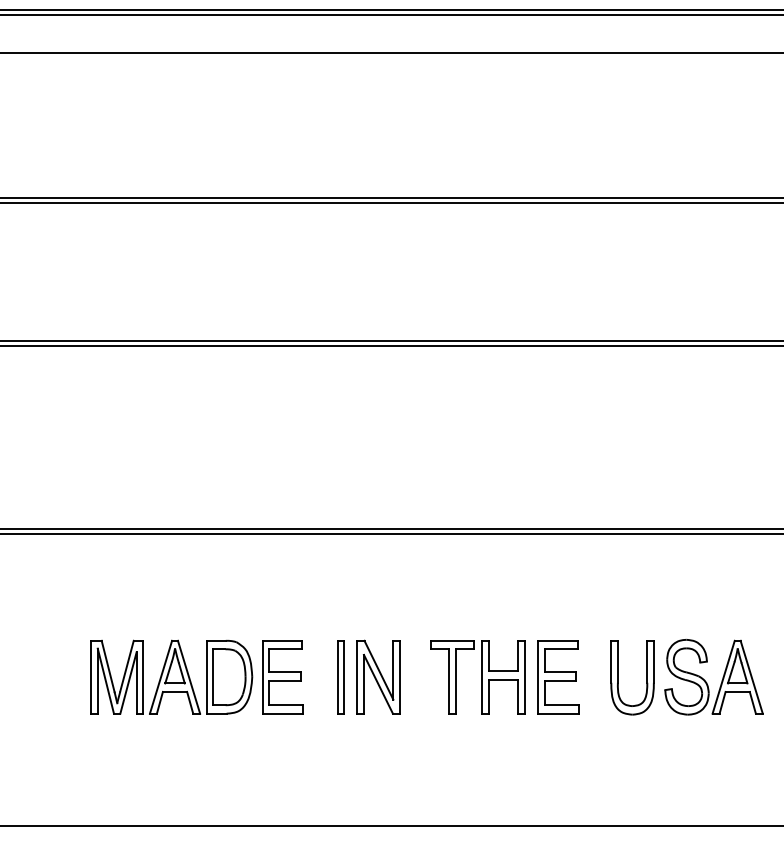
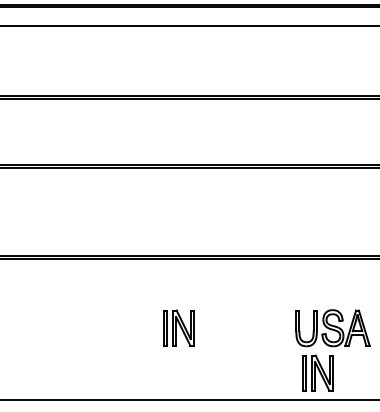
part: (196, 675) -> (95, 327), removed
part: (504, 677) -> (244, 328), removed
part: (655, 768) -> (317, 372), added

